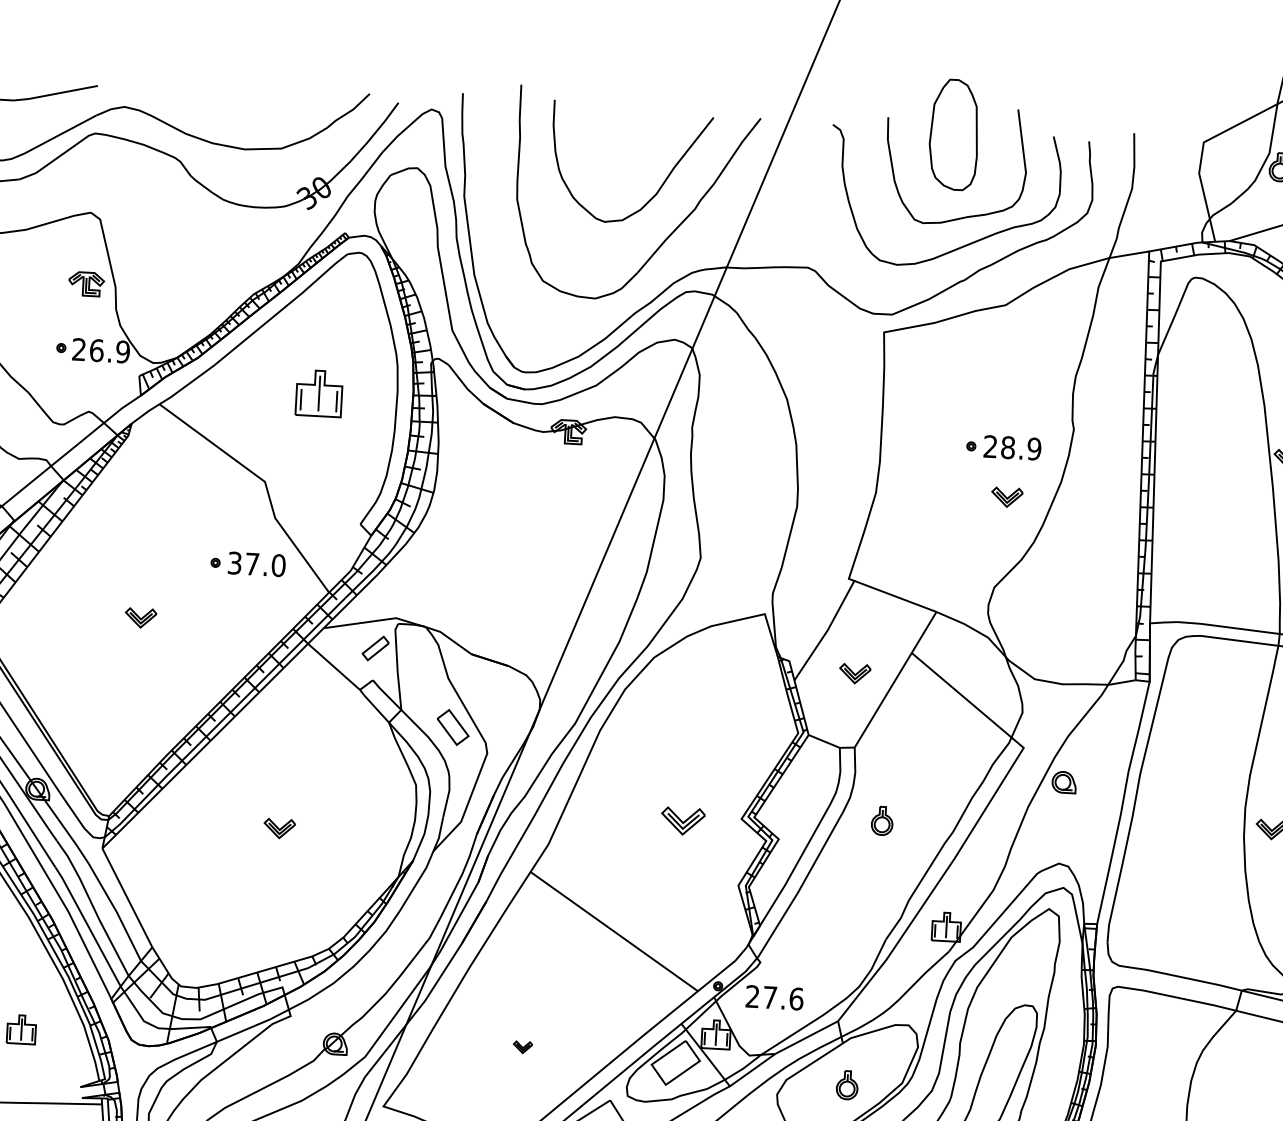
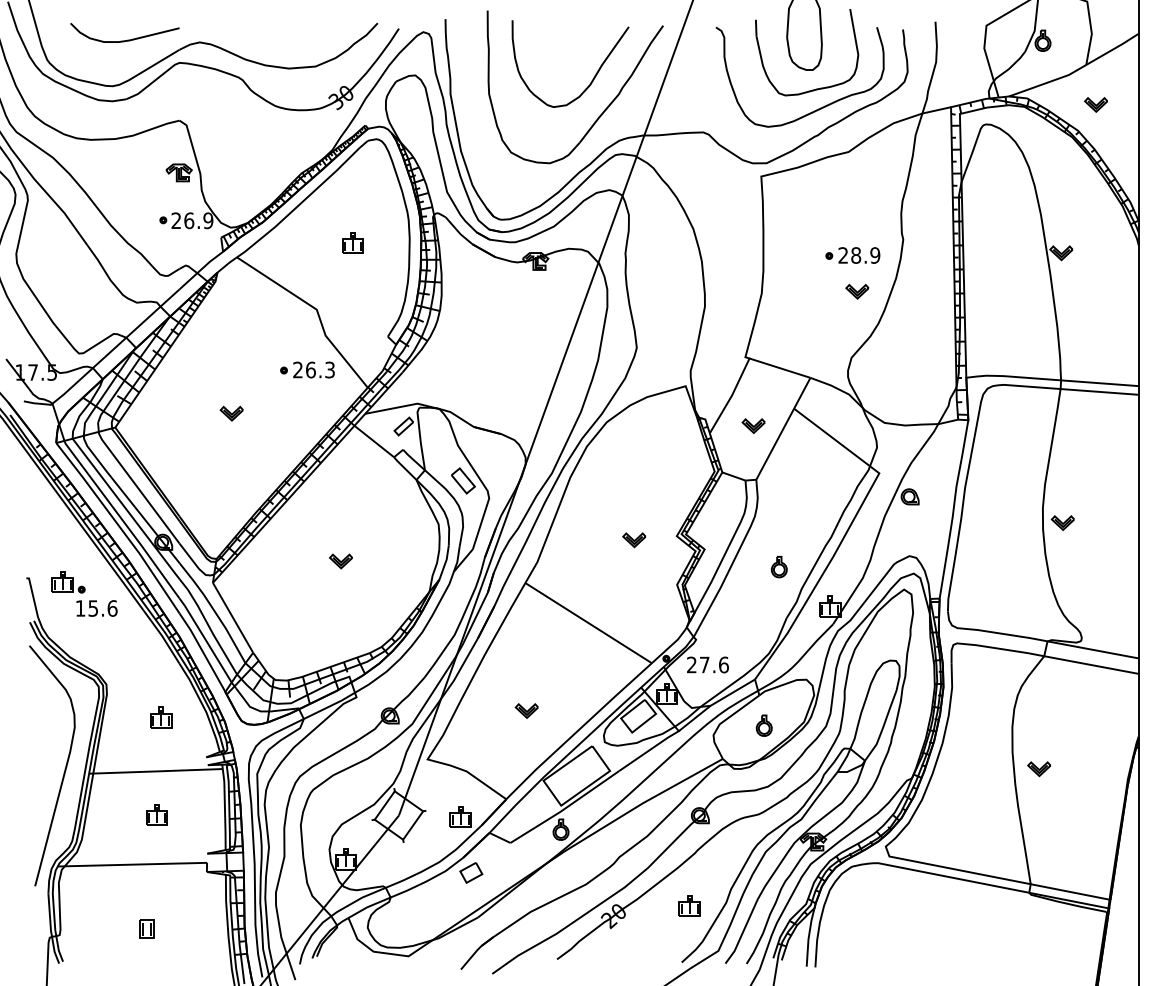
part: (318, 392) -> (352, 242), size x0.62
text: (257, 563) -> (314, 369), 37.0 -> 26.3
part: (881, 820) -> (778, 566), moved
part: (683, 821) -> (634, 540), size x0.71
part: (522, 1046) -> (526, 710), size x1.67

